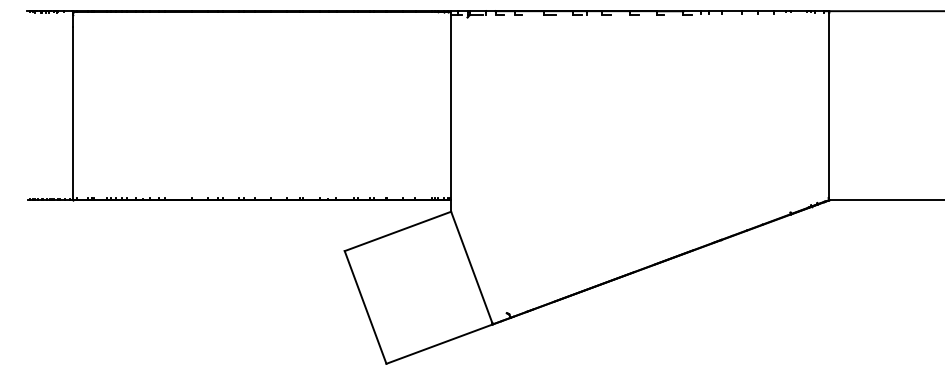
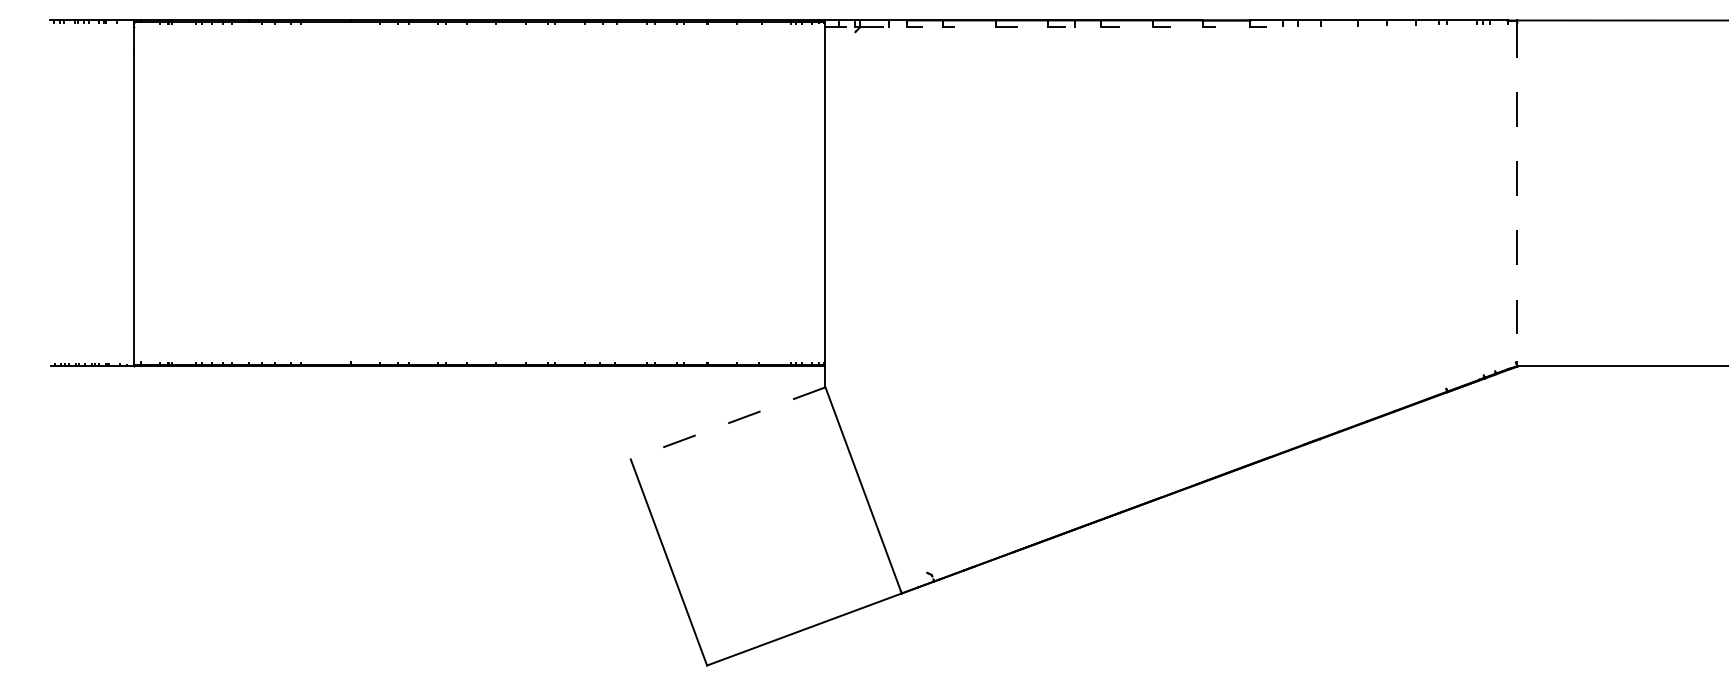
line: (829, 106) -> (1517, 194), solid -> dashed
line: (397, 231) -> (727, 423), solid -> dashed

